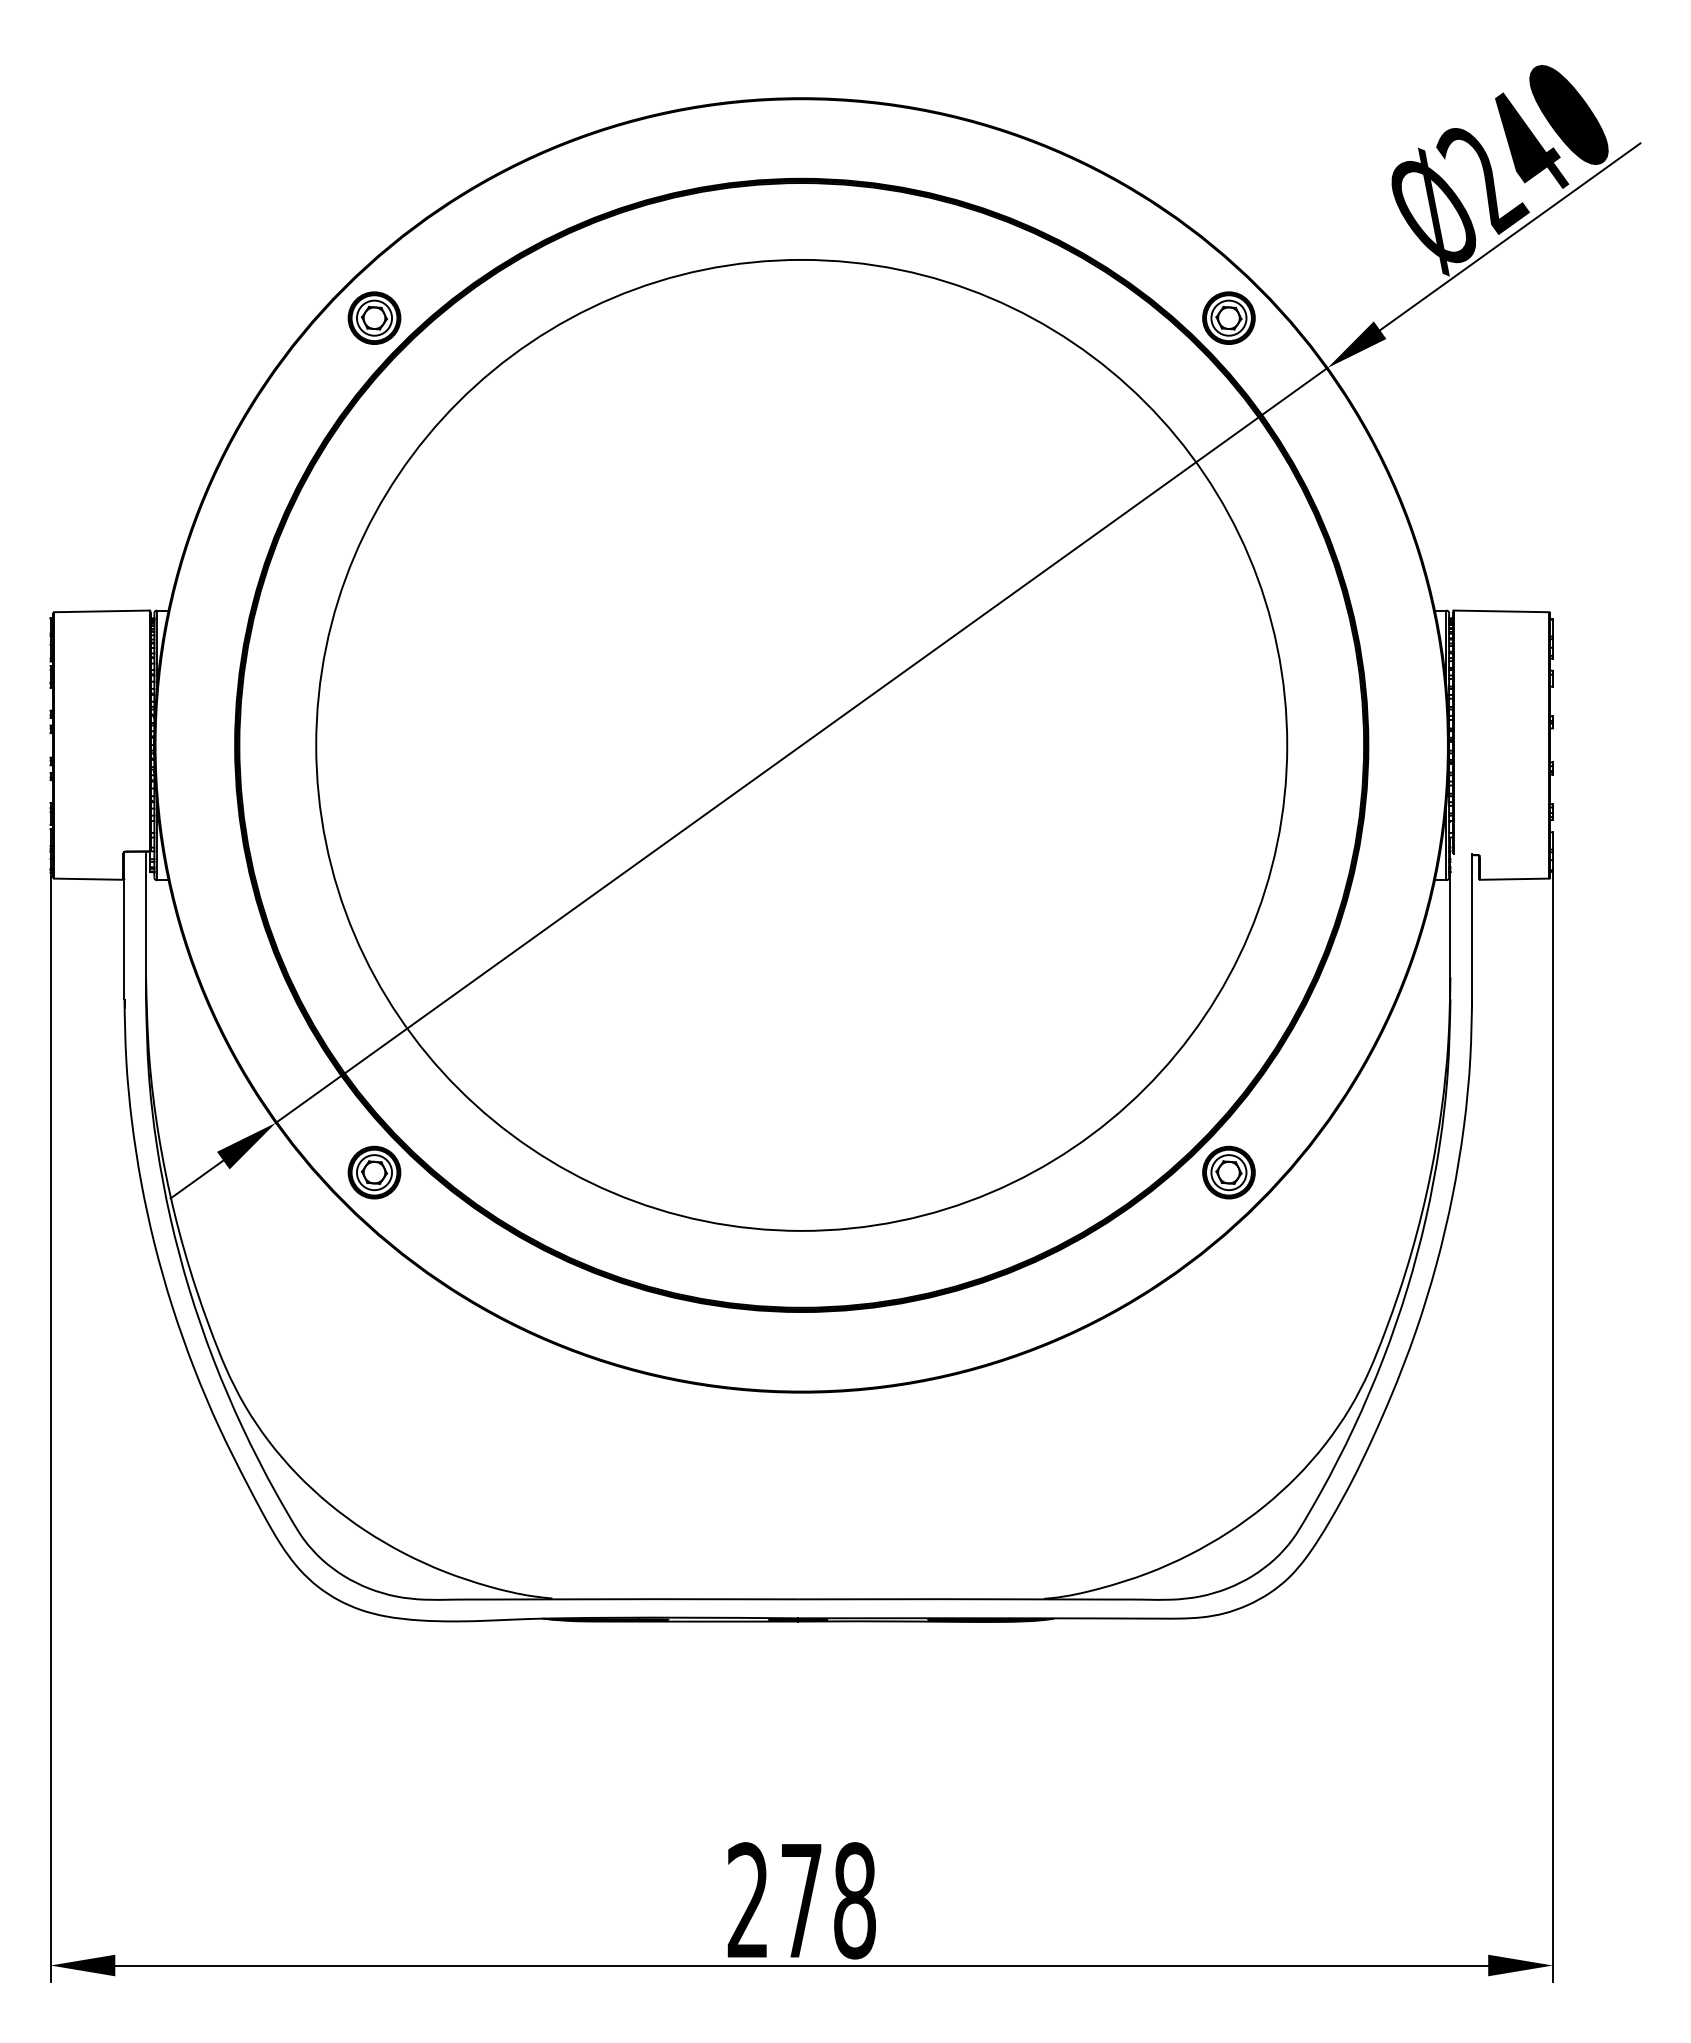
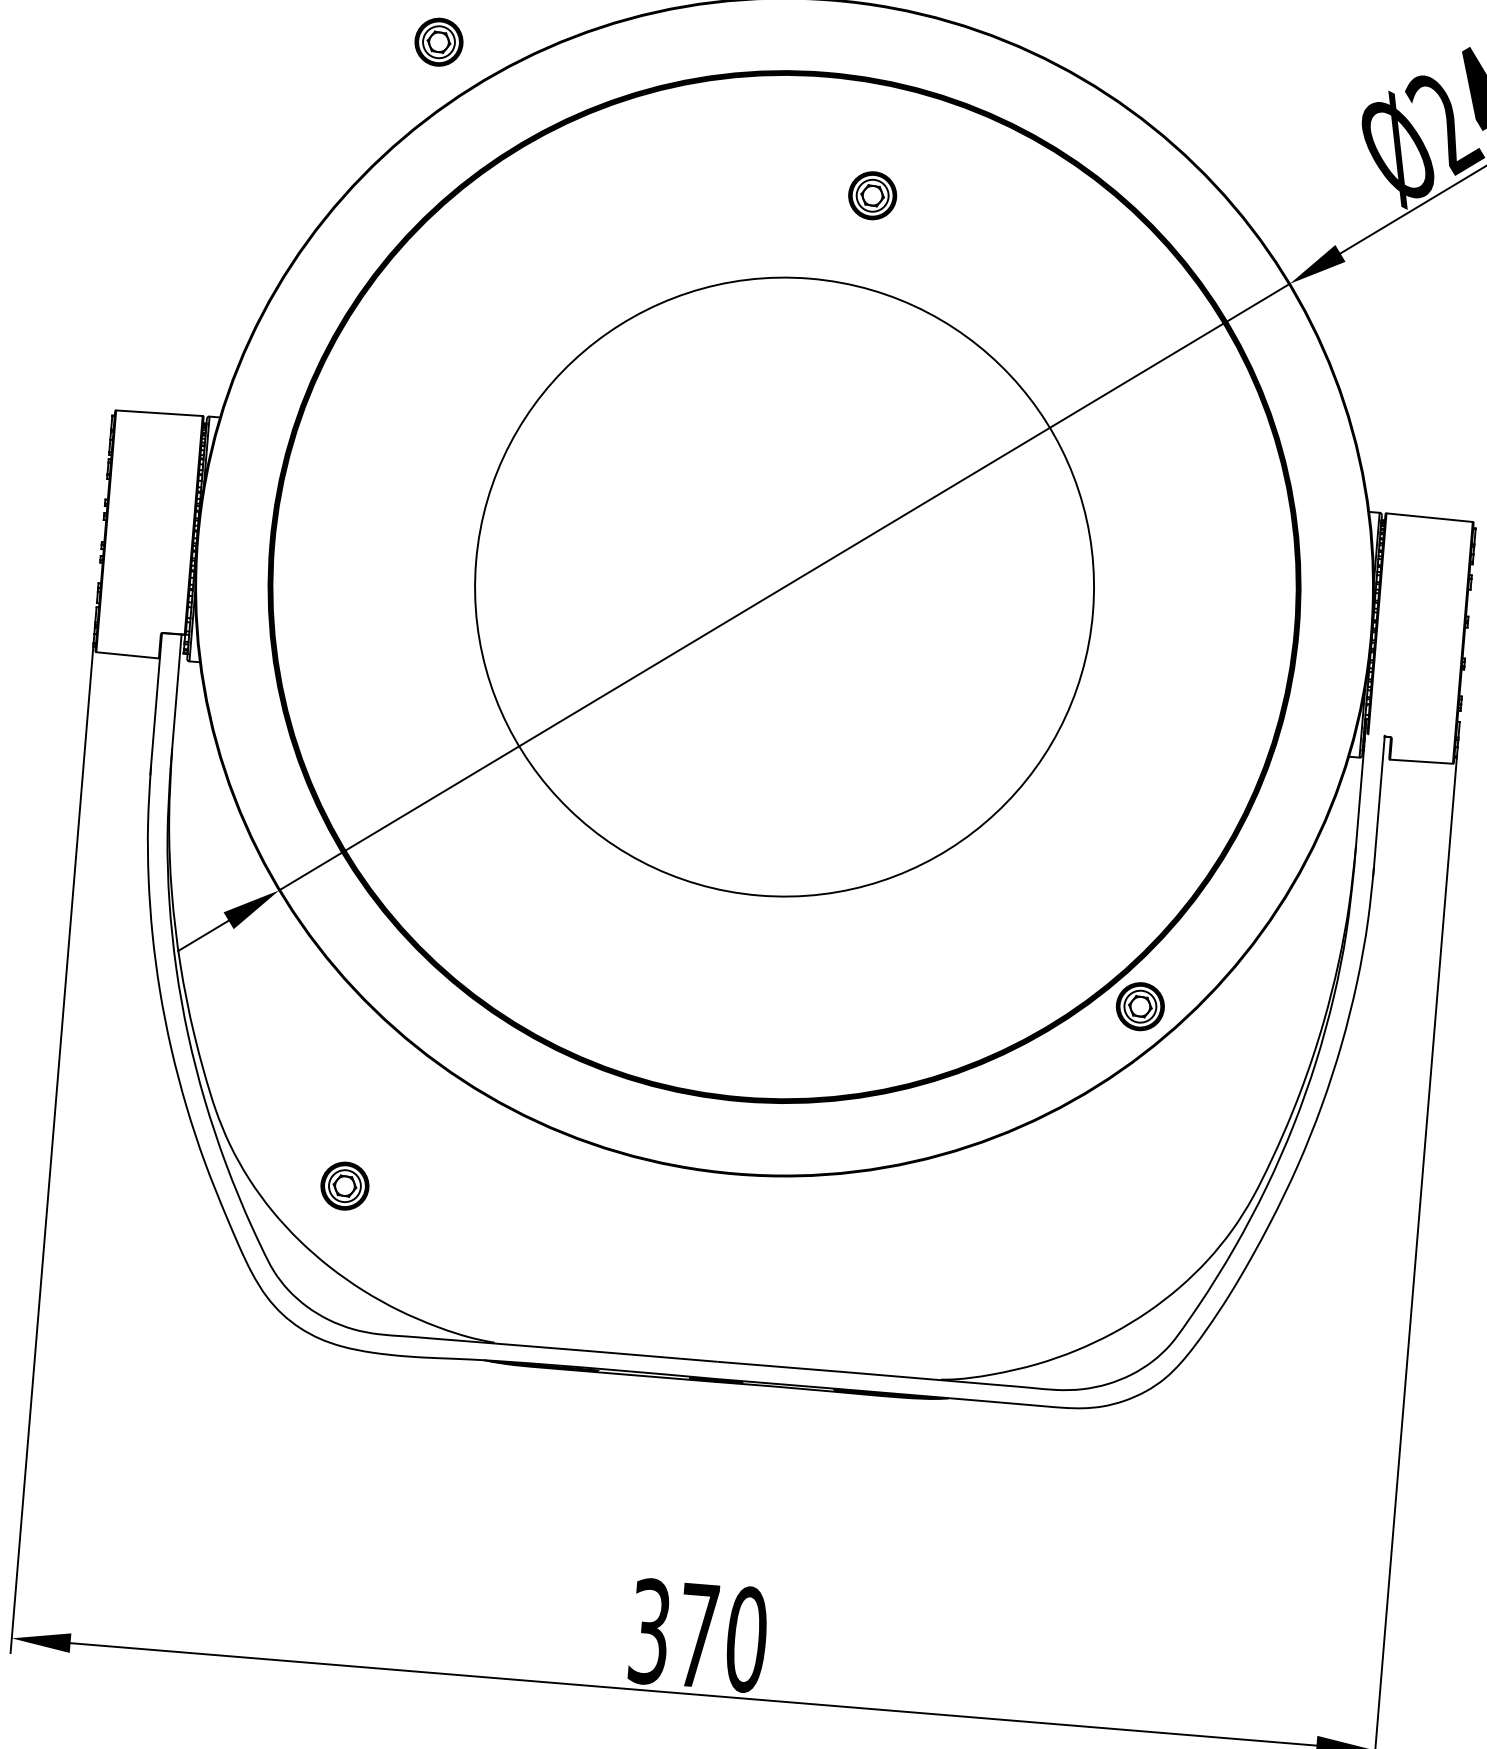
part: (374, 317) -> (439, 41), moved
part: (1228, 317) -> (872, 195), moved
circle: (801, 744) -> (784, 586), size x0.7
part: (374, 1172) -> (344, 1186), moved
text: (801, 1900) -> (698, 1635), 278 -> 370

